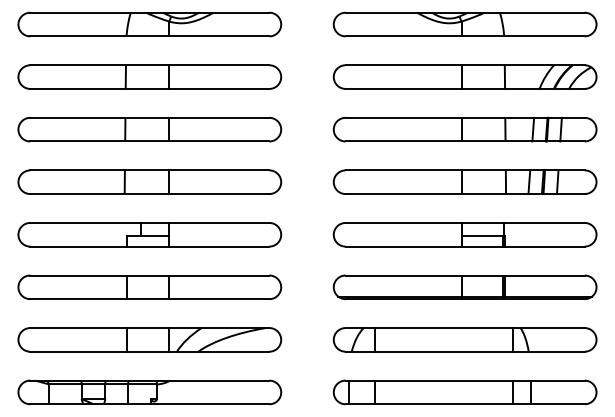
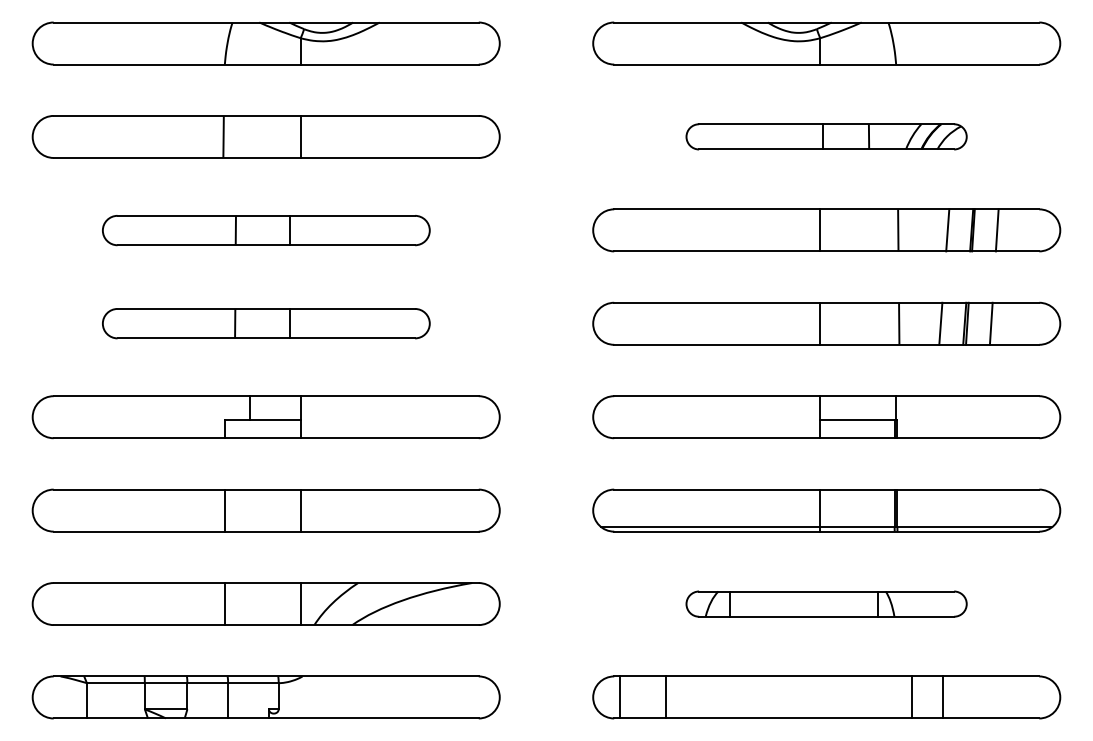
part: (464, 76) -> (825, 135), size x0.6
part: (149, 129) -> (265, 230), size x0.7
part: (149, 181) -> (265, 322), size x0.7
part: (464, 339) -> (825, 603), size x0.6

